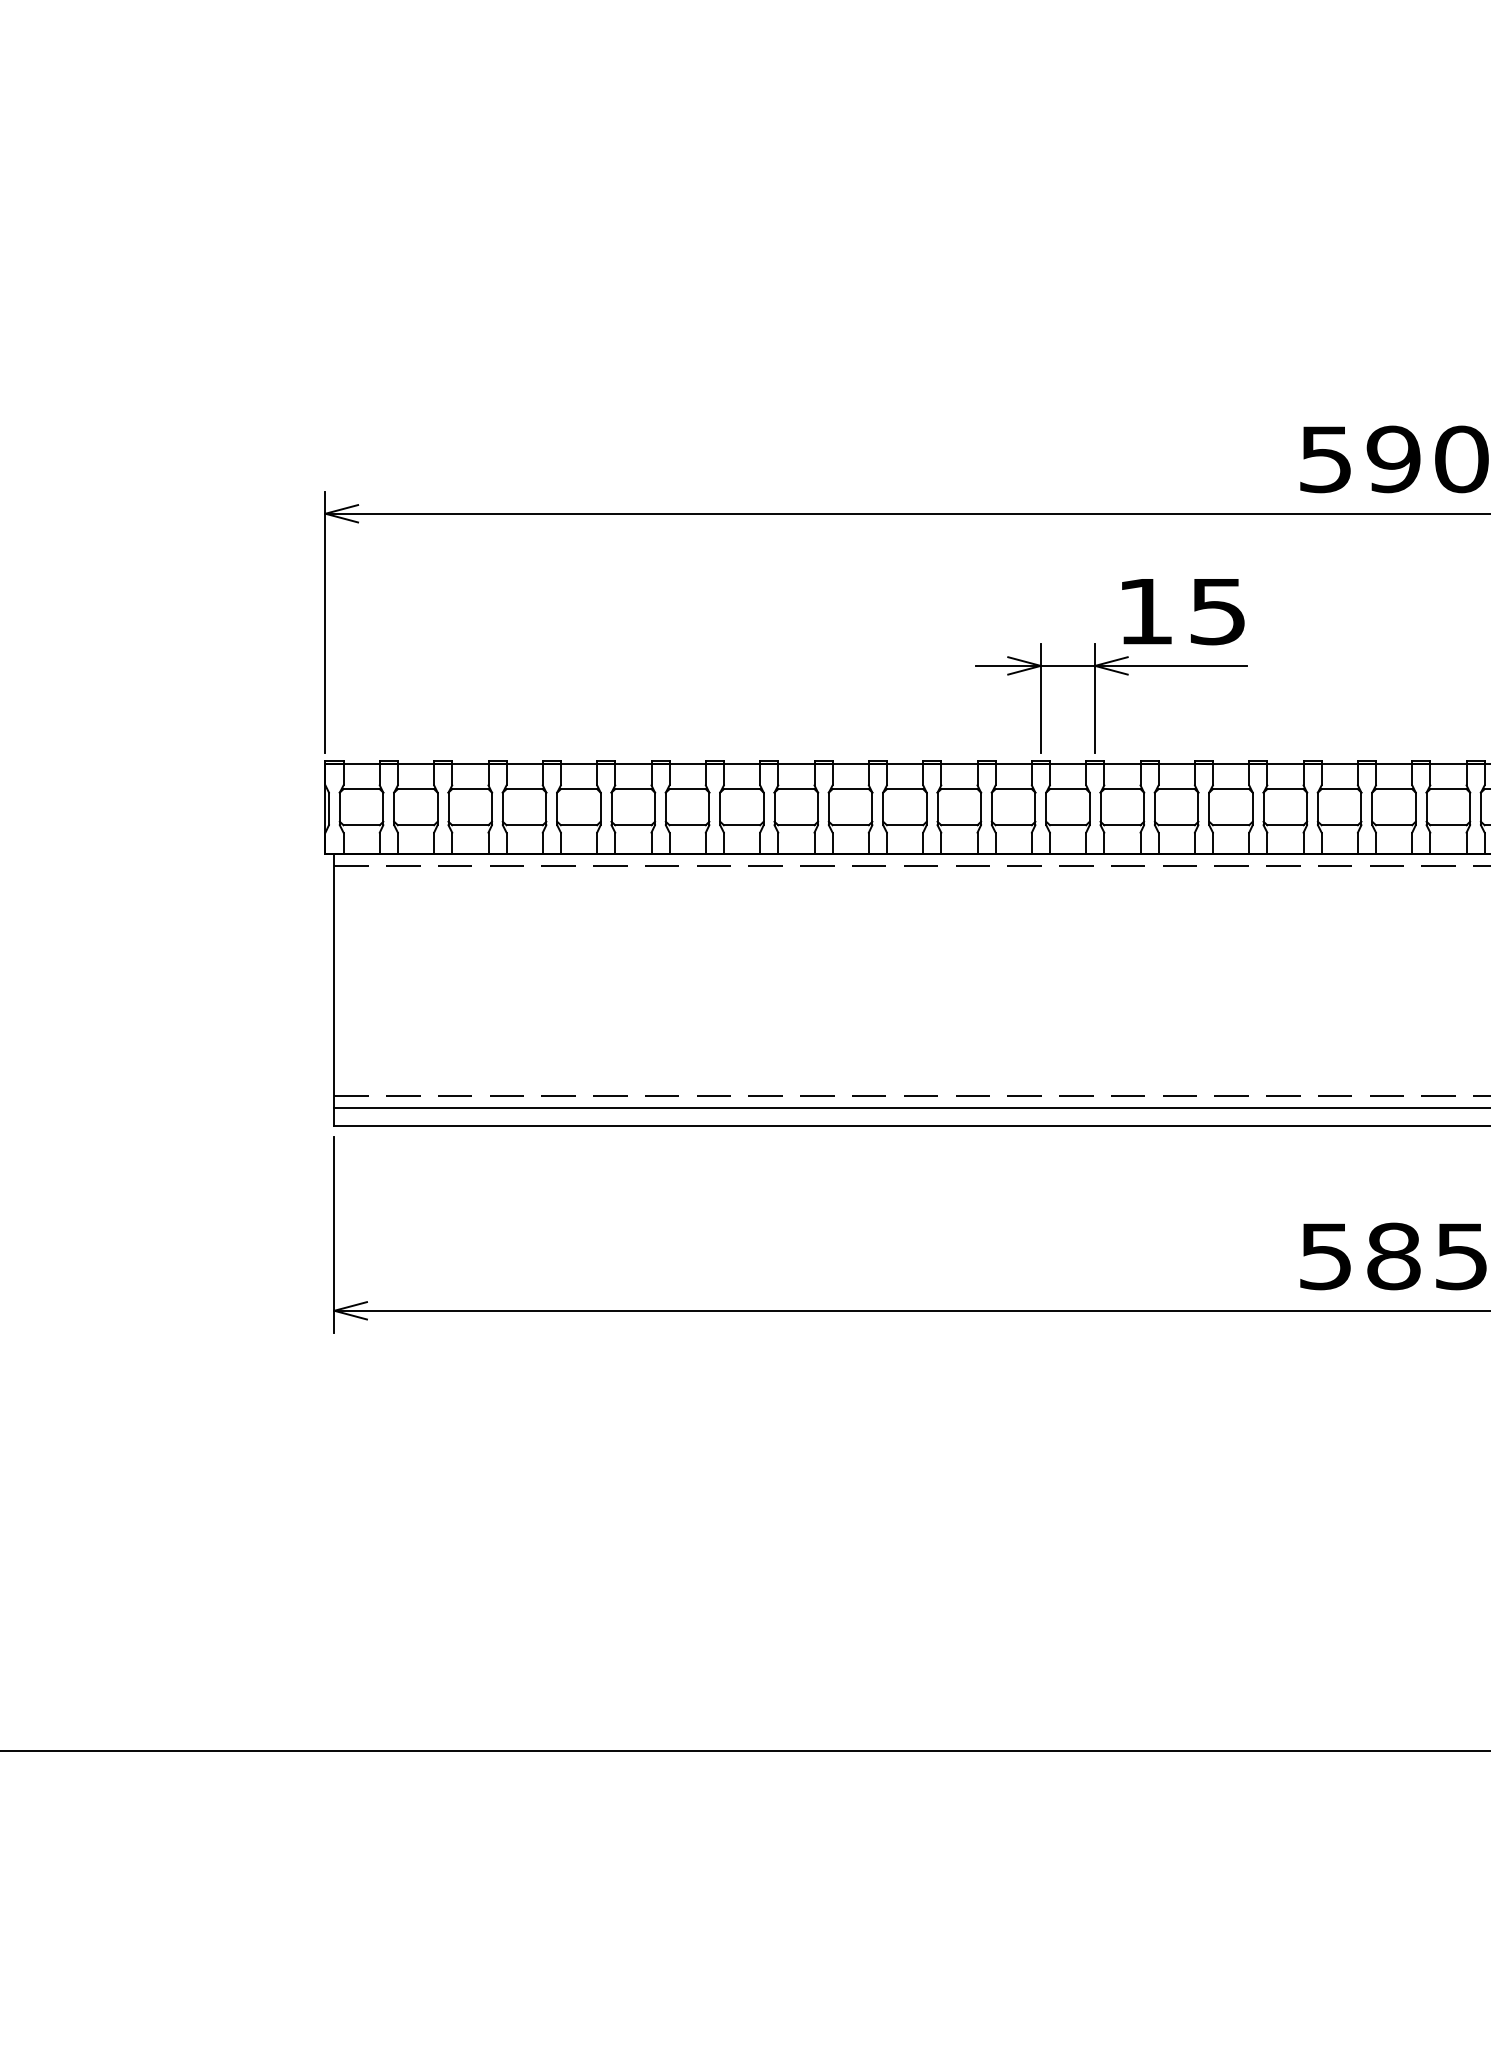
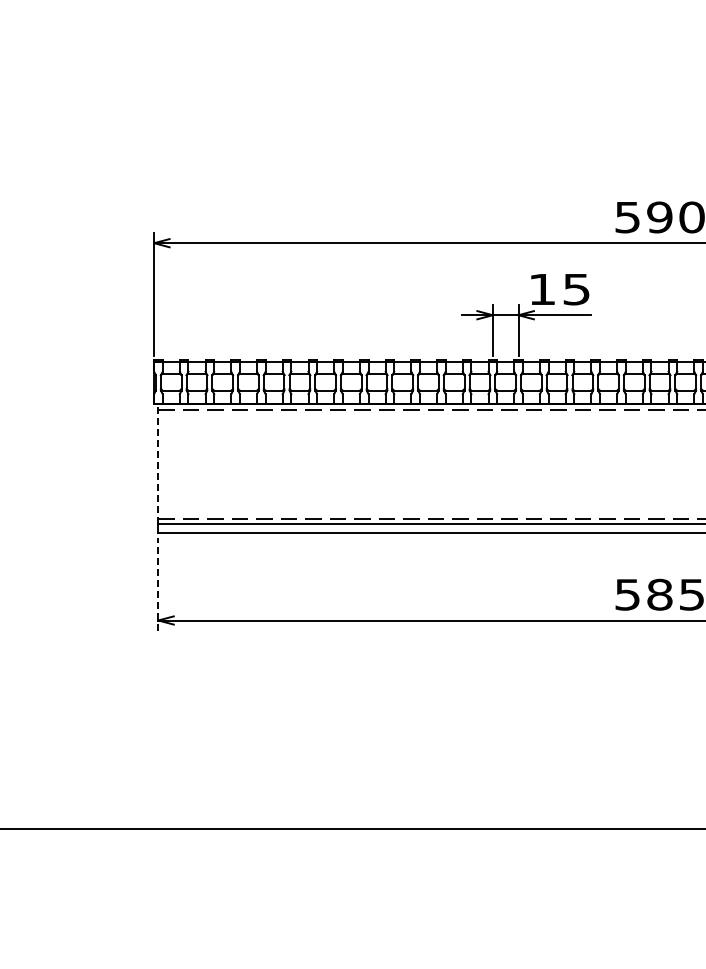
line: (334, 981) -> (158, 464), solid -> dashed
line: (334, 1232) -> (158, 583), solid -> dashed

